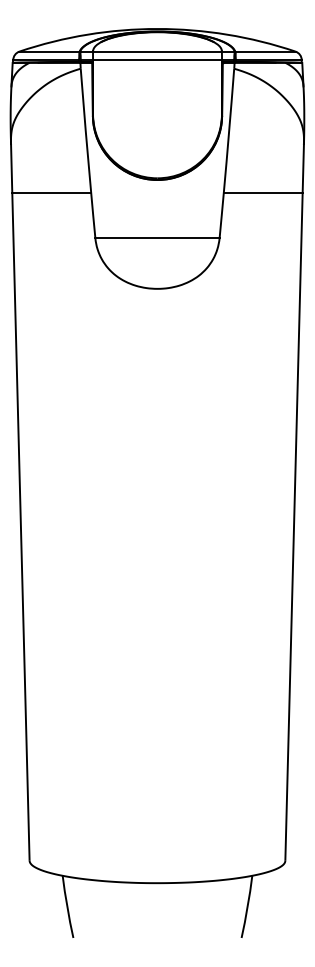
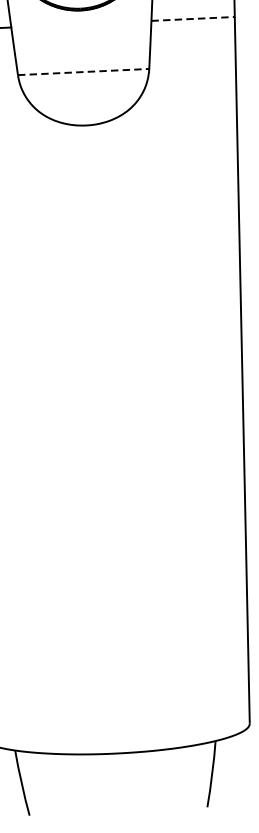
line: (263, 193) -> (193, 19), solid -> dashed
line: (158, 238) -> (84, 72), solid -> dashed

